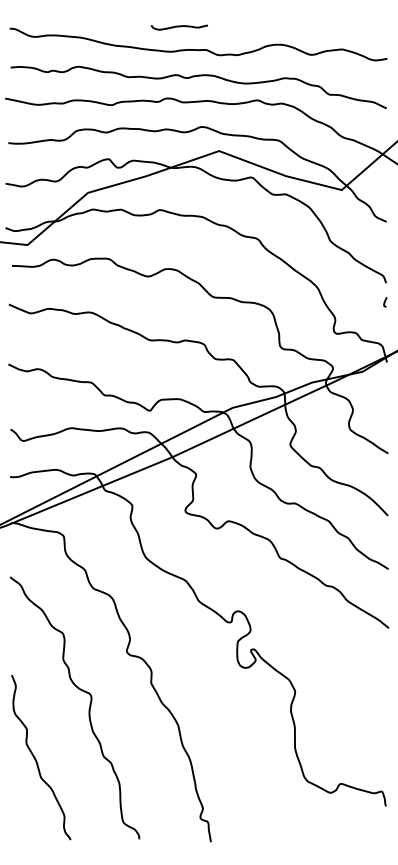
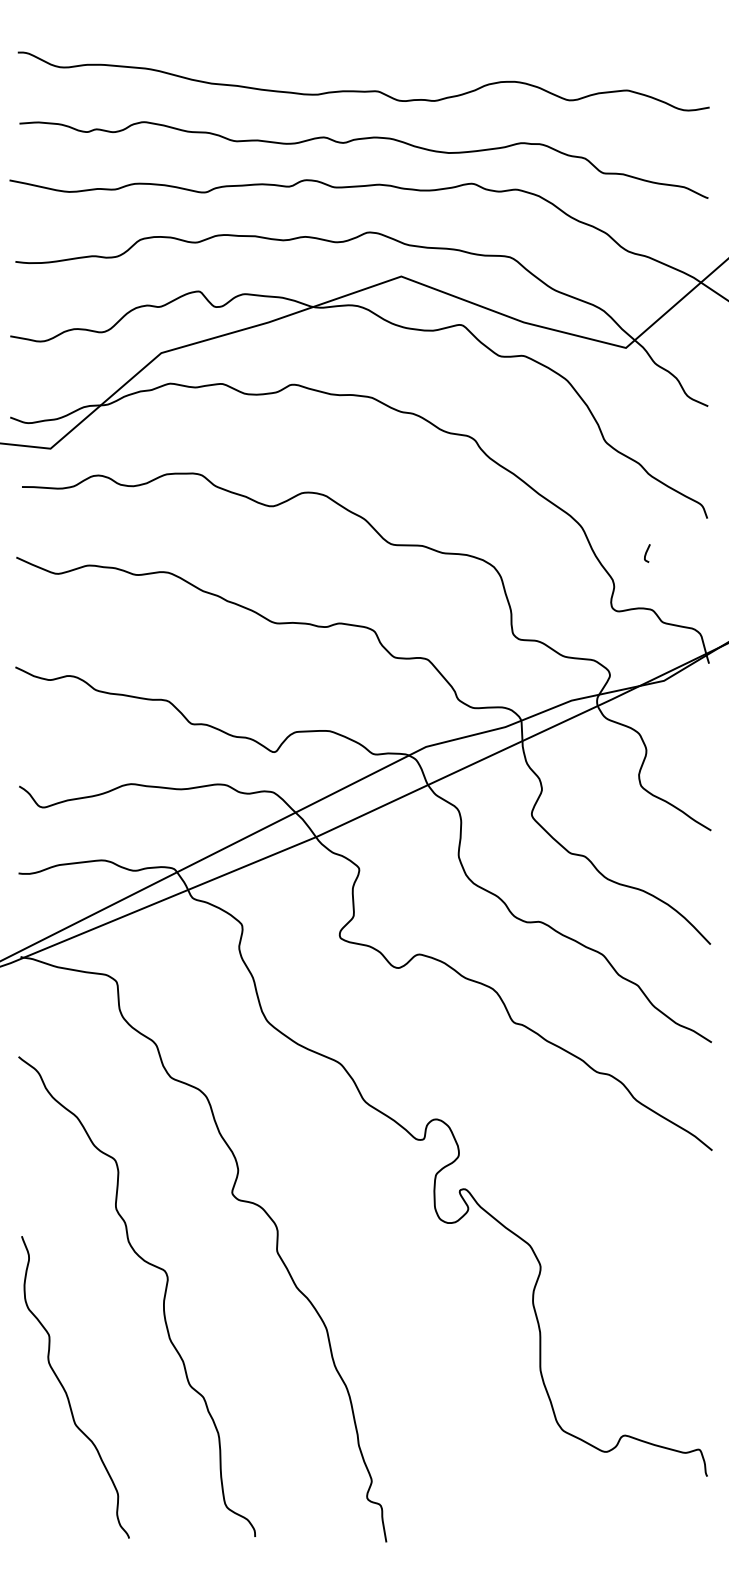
curve: (178, 27) -> (326, 50), removed
curve: (385, 302) -> (647, 553), moved

